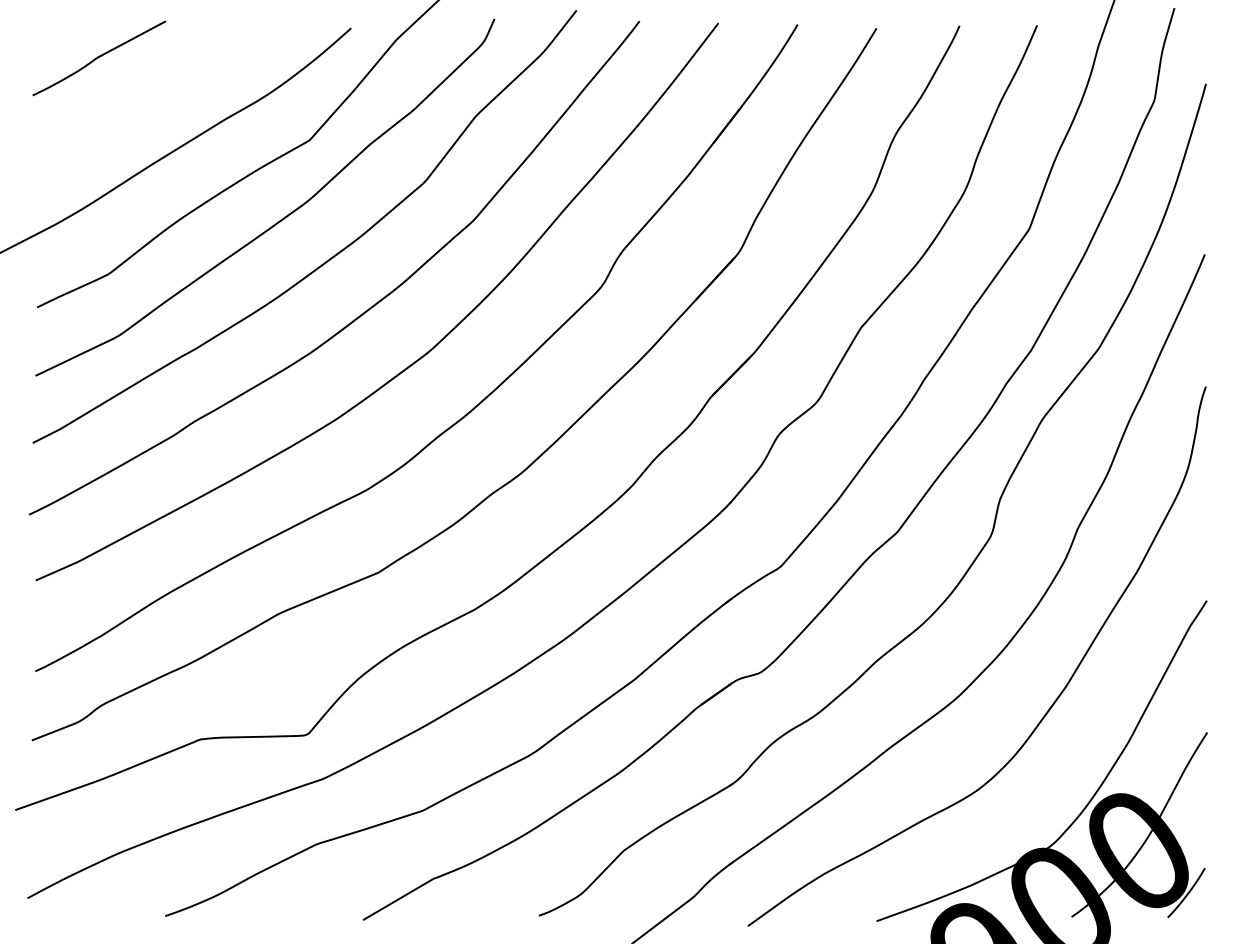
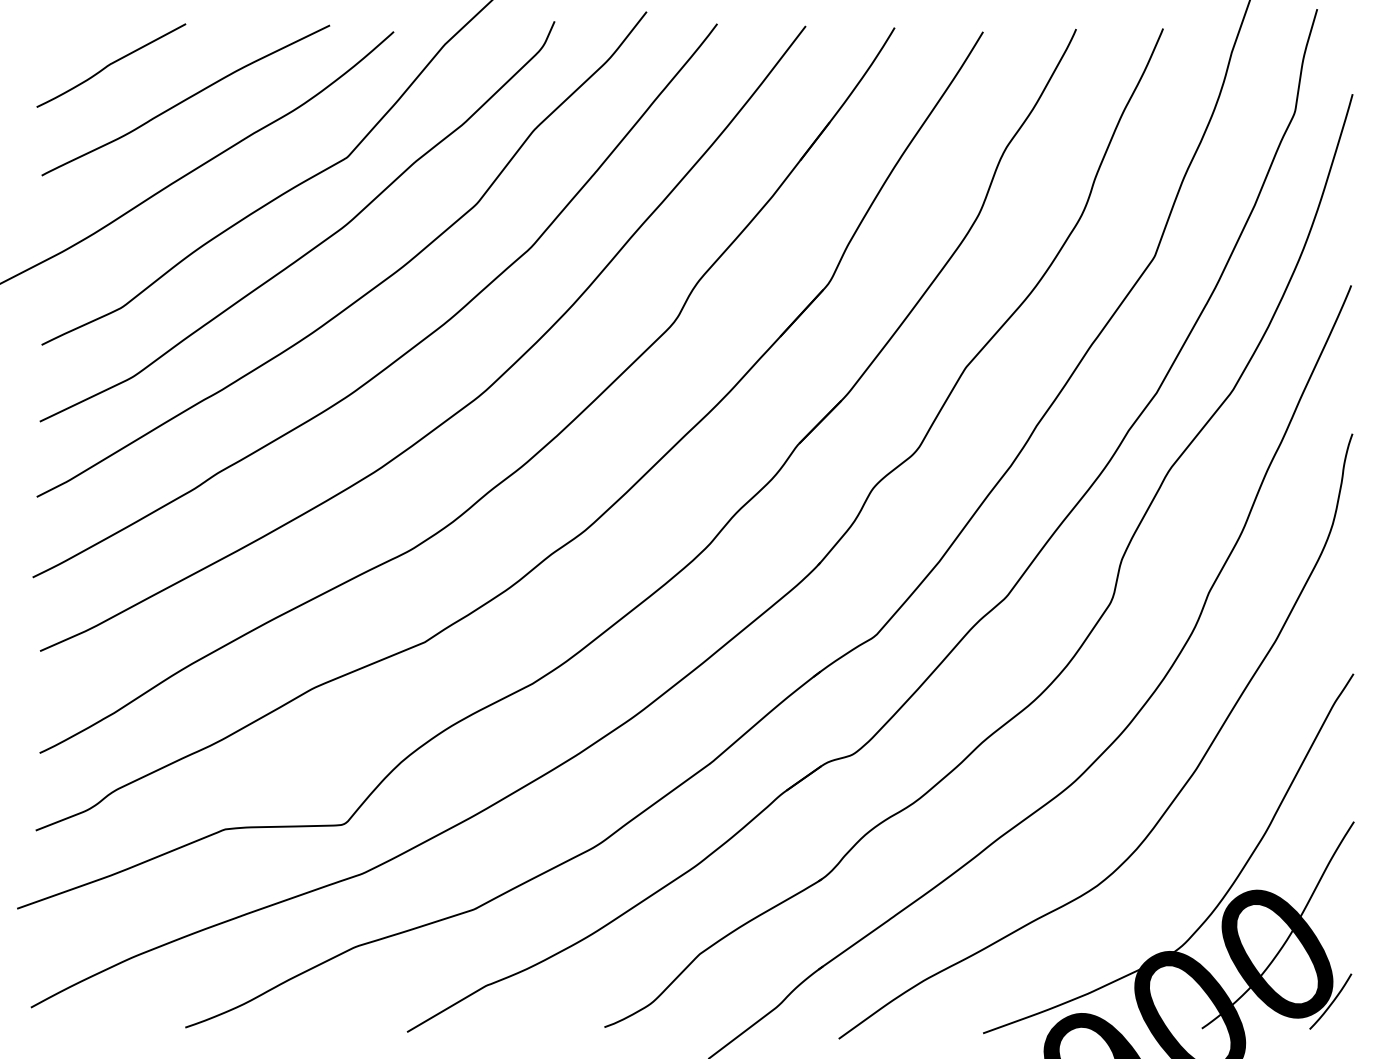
curve: (165, 89) -> (185, 100), added

